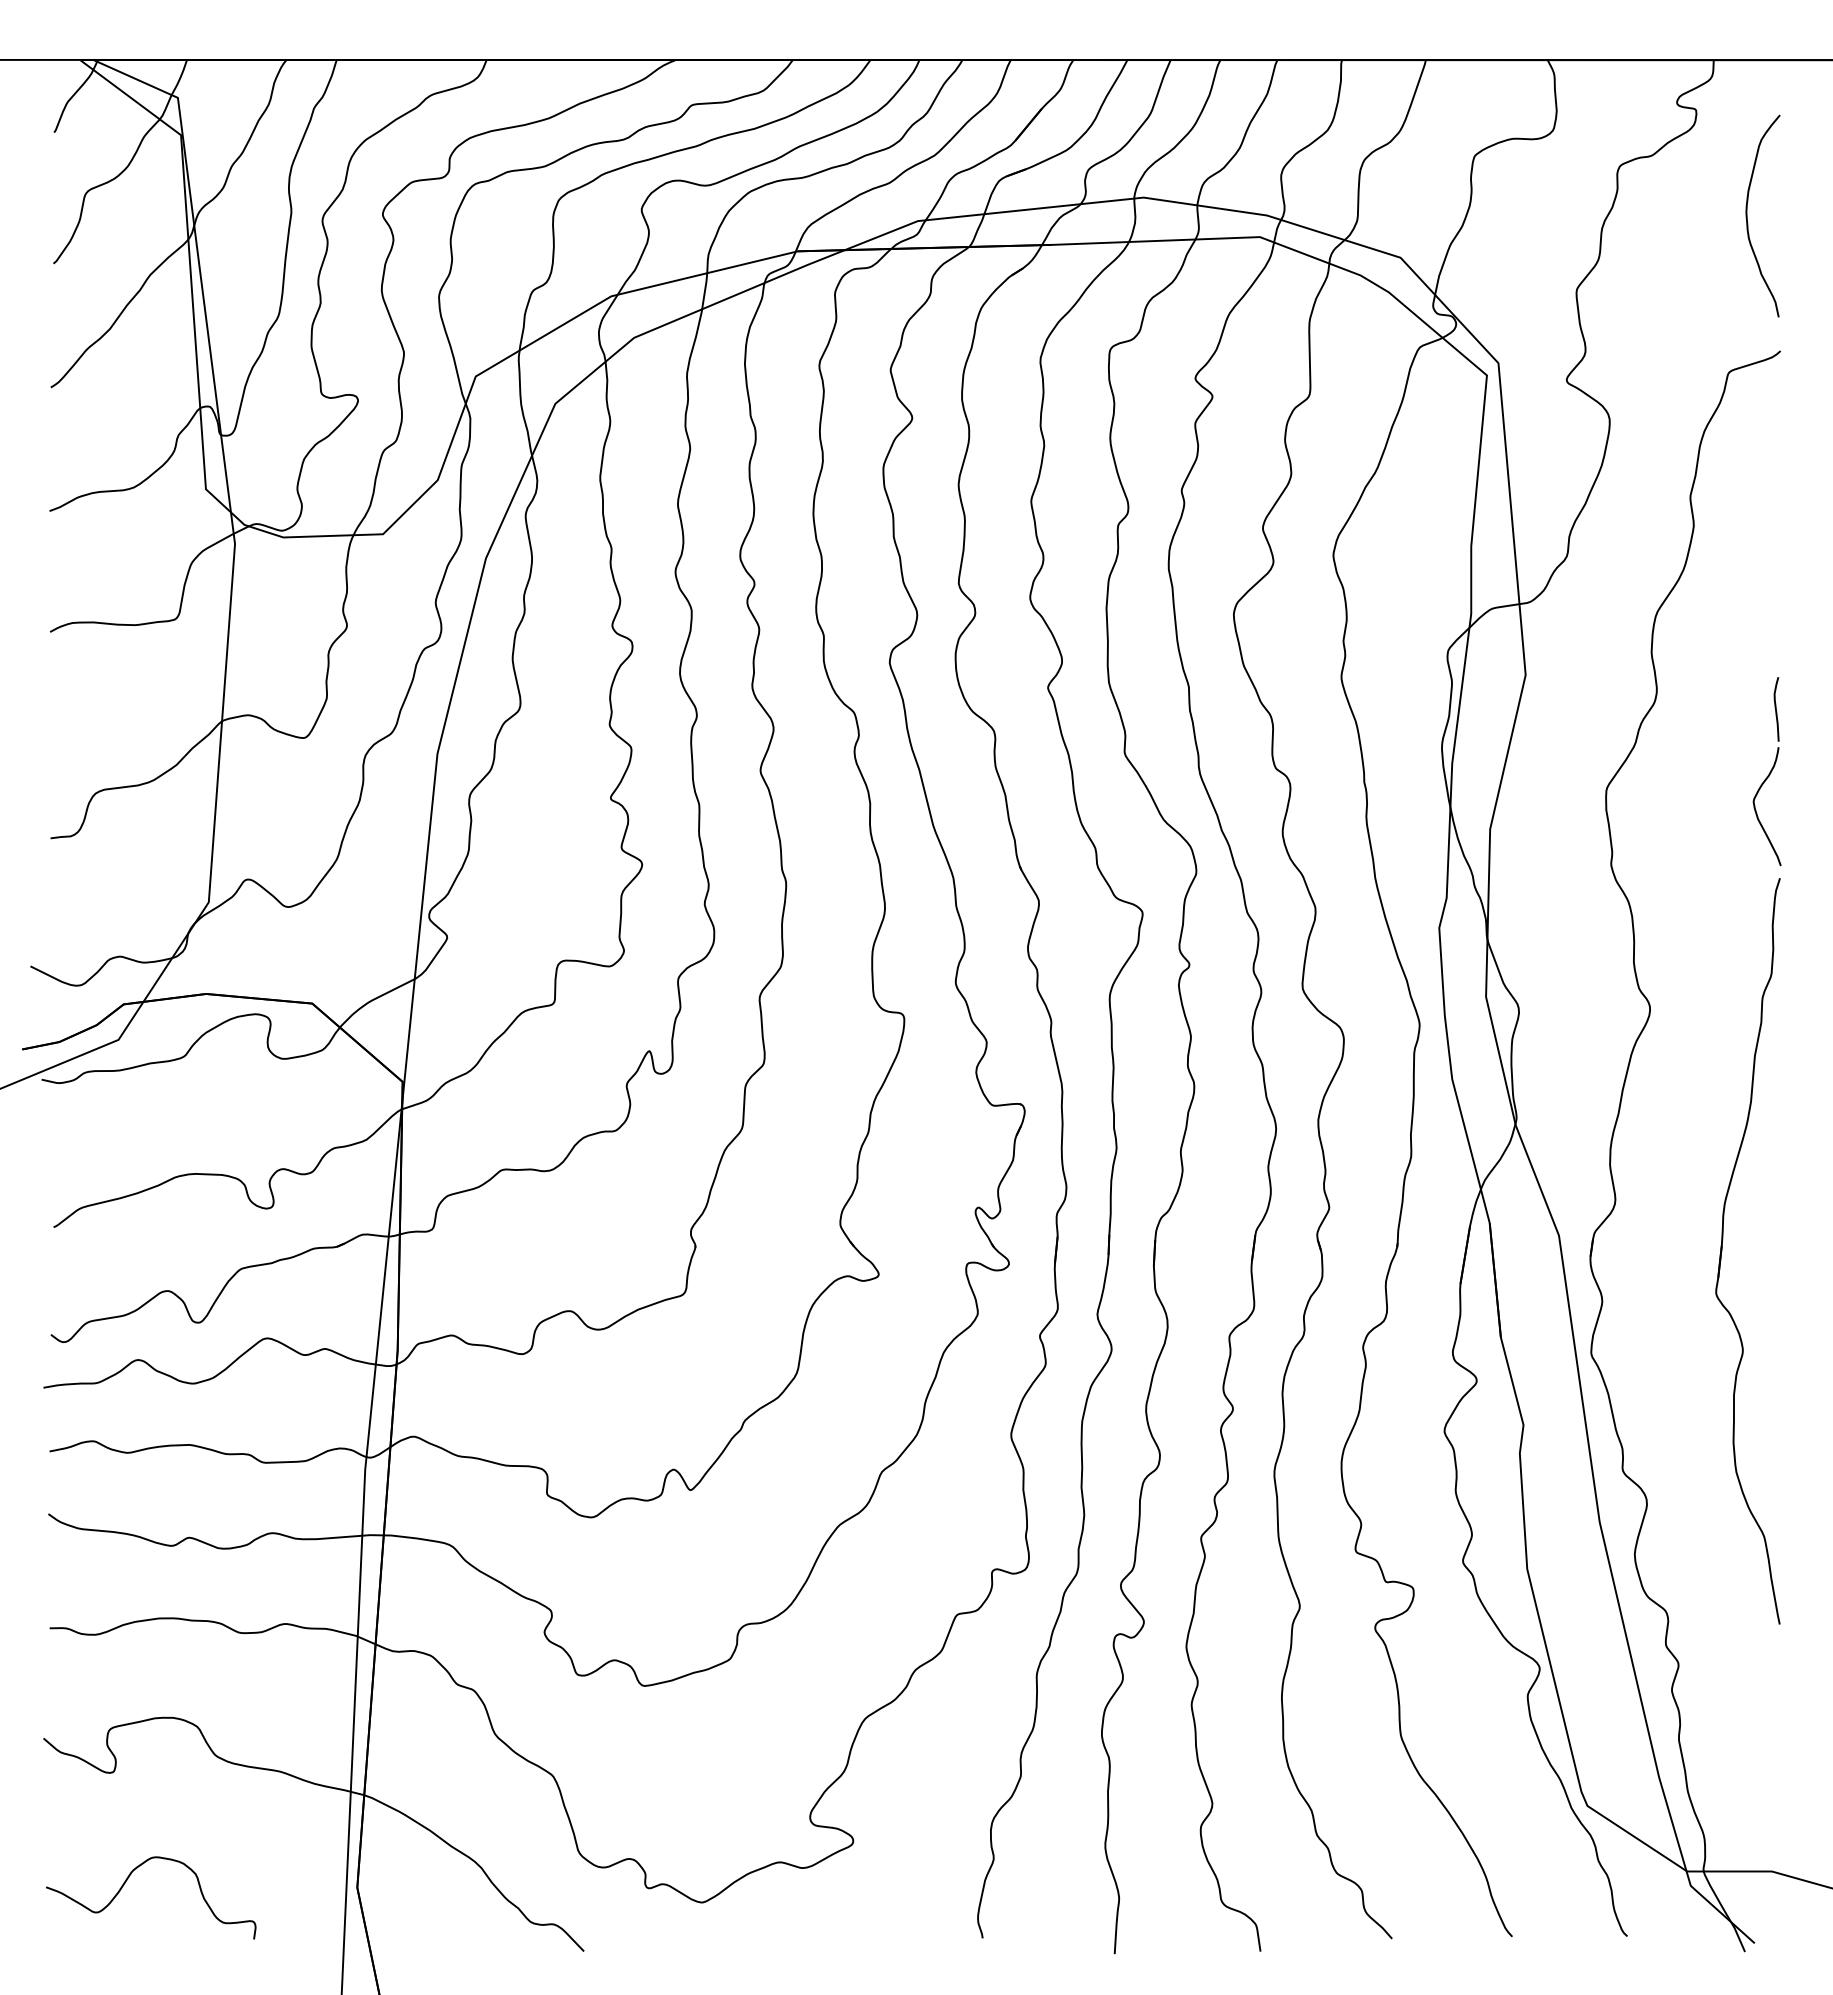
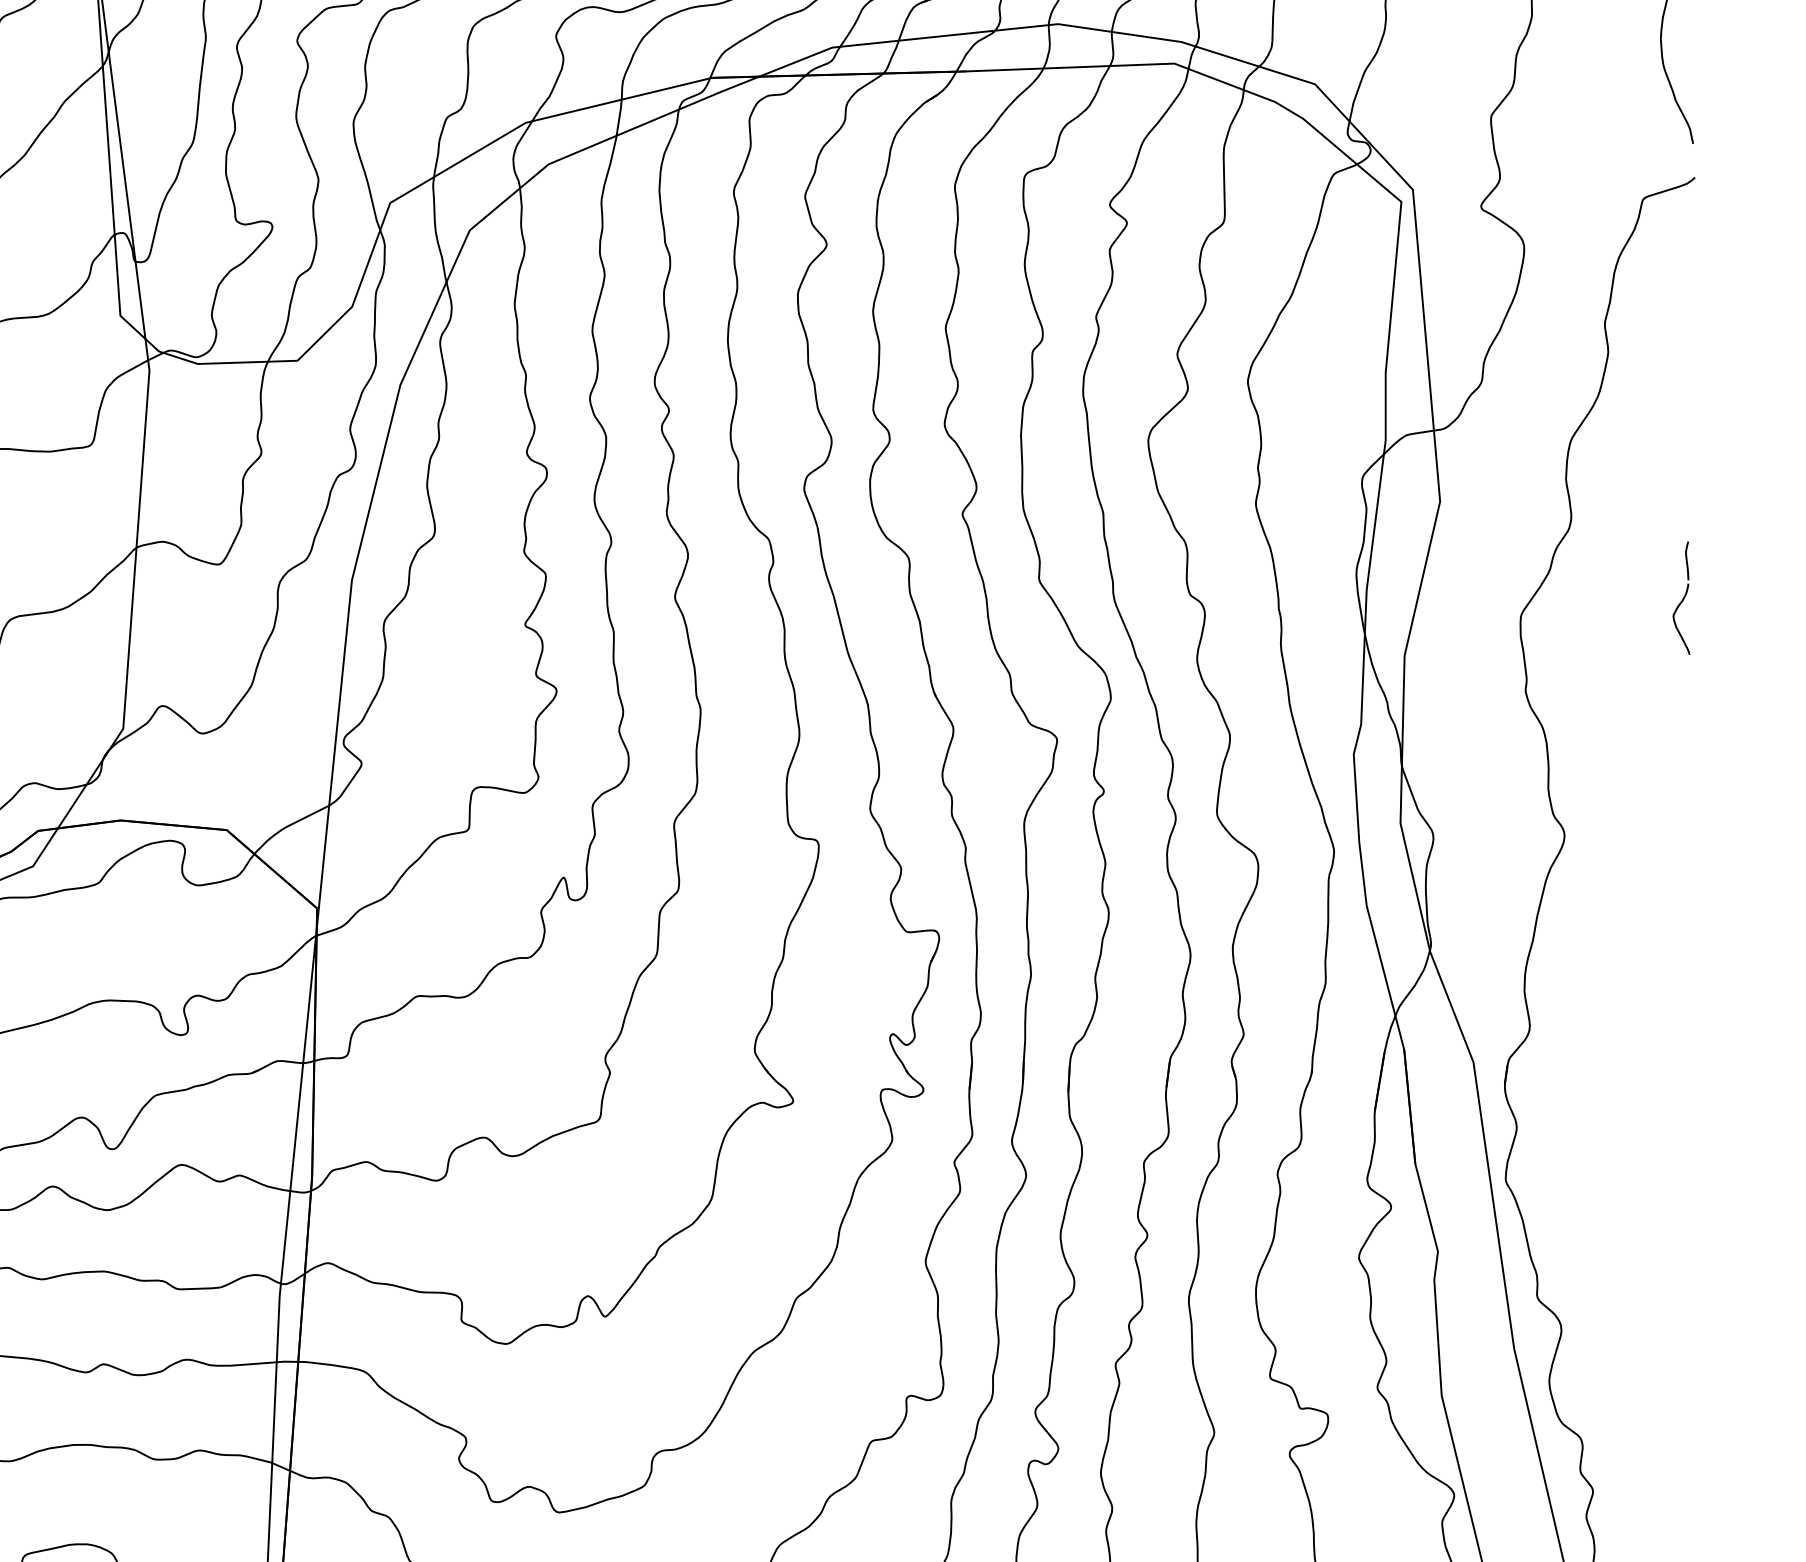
part: (1766, 771) -> (1680, 598), size x0.6
part: (1722, 1251) -> (1636, 1078), removed

